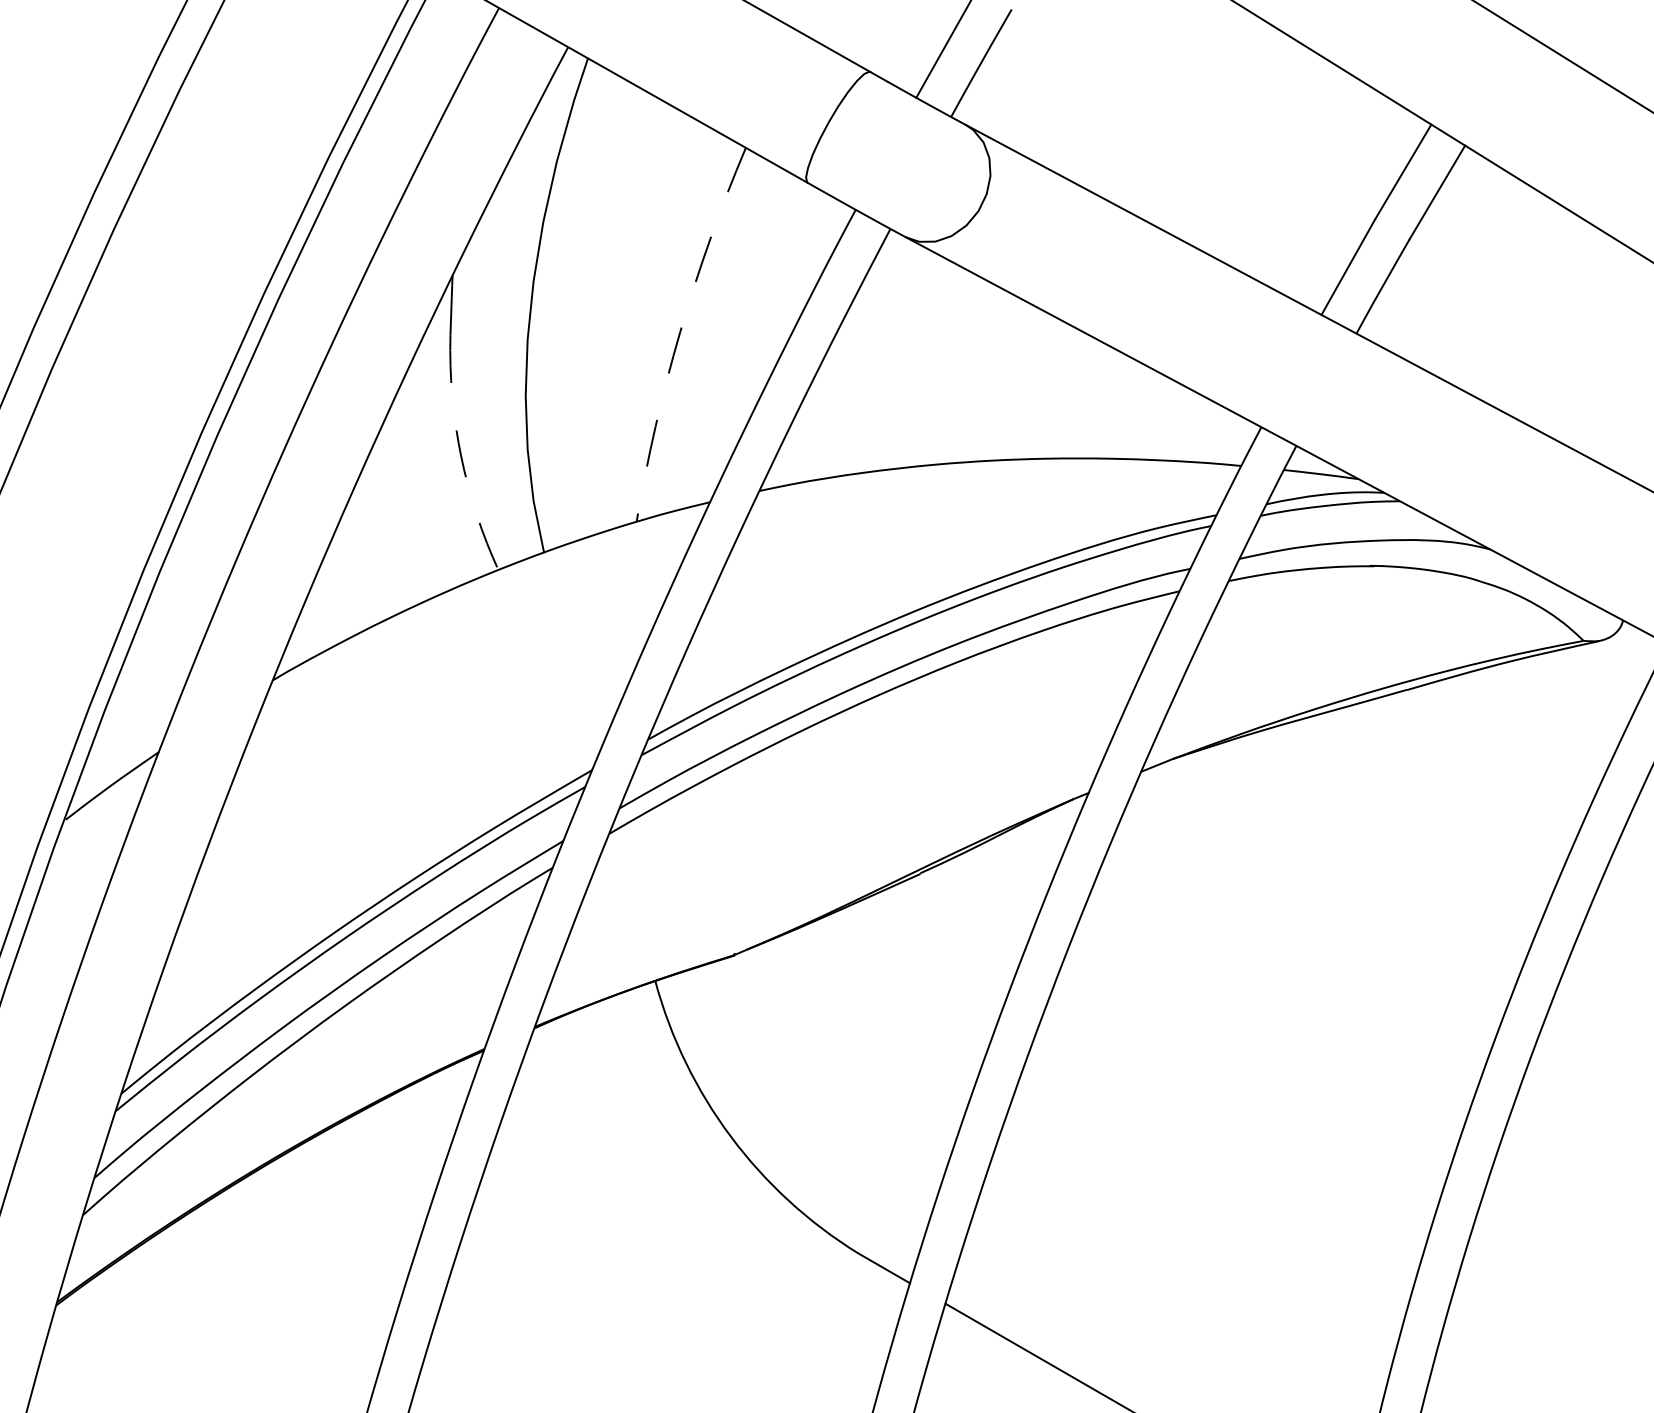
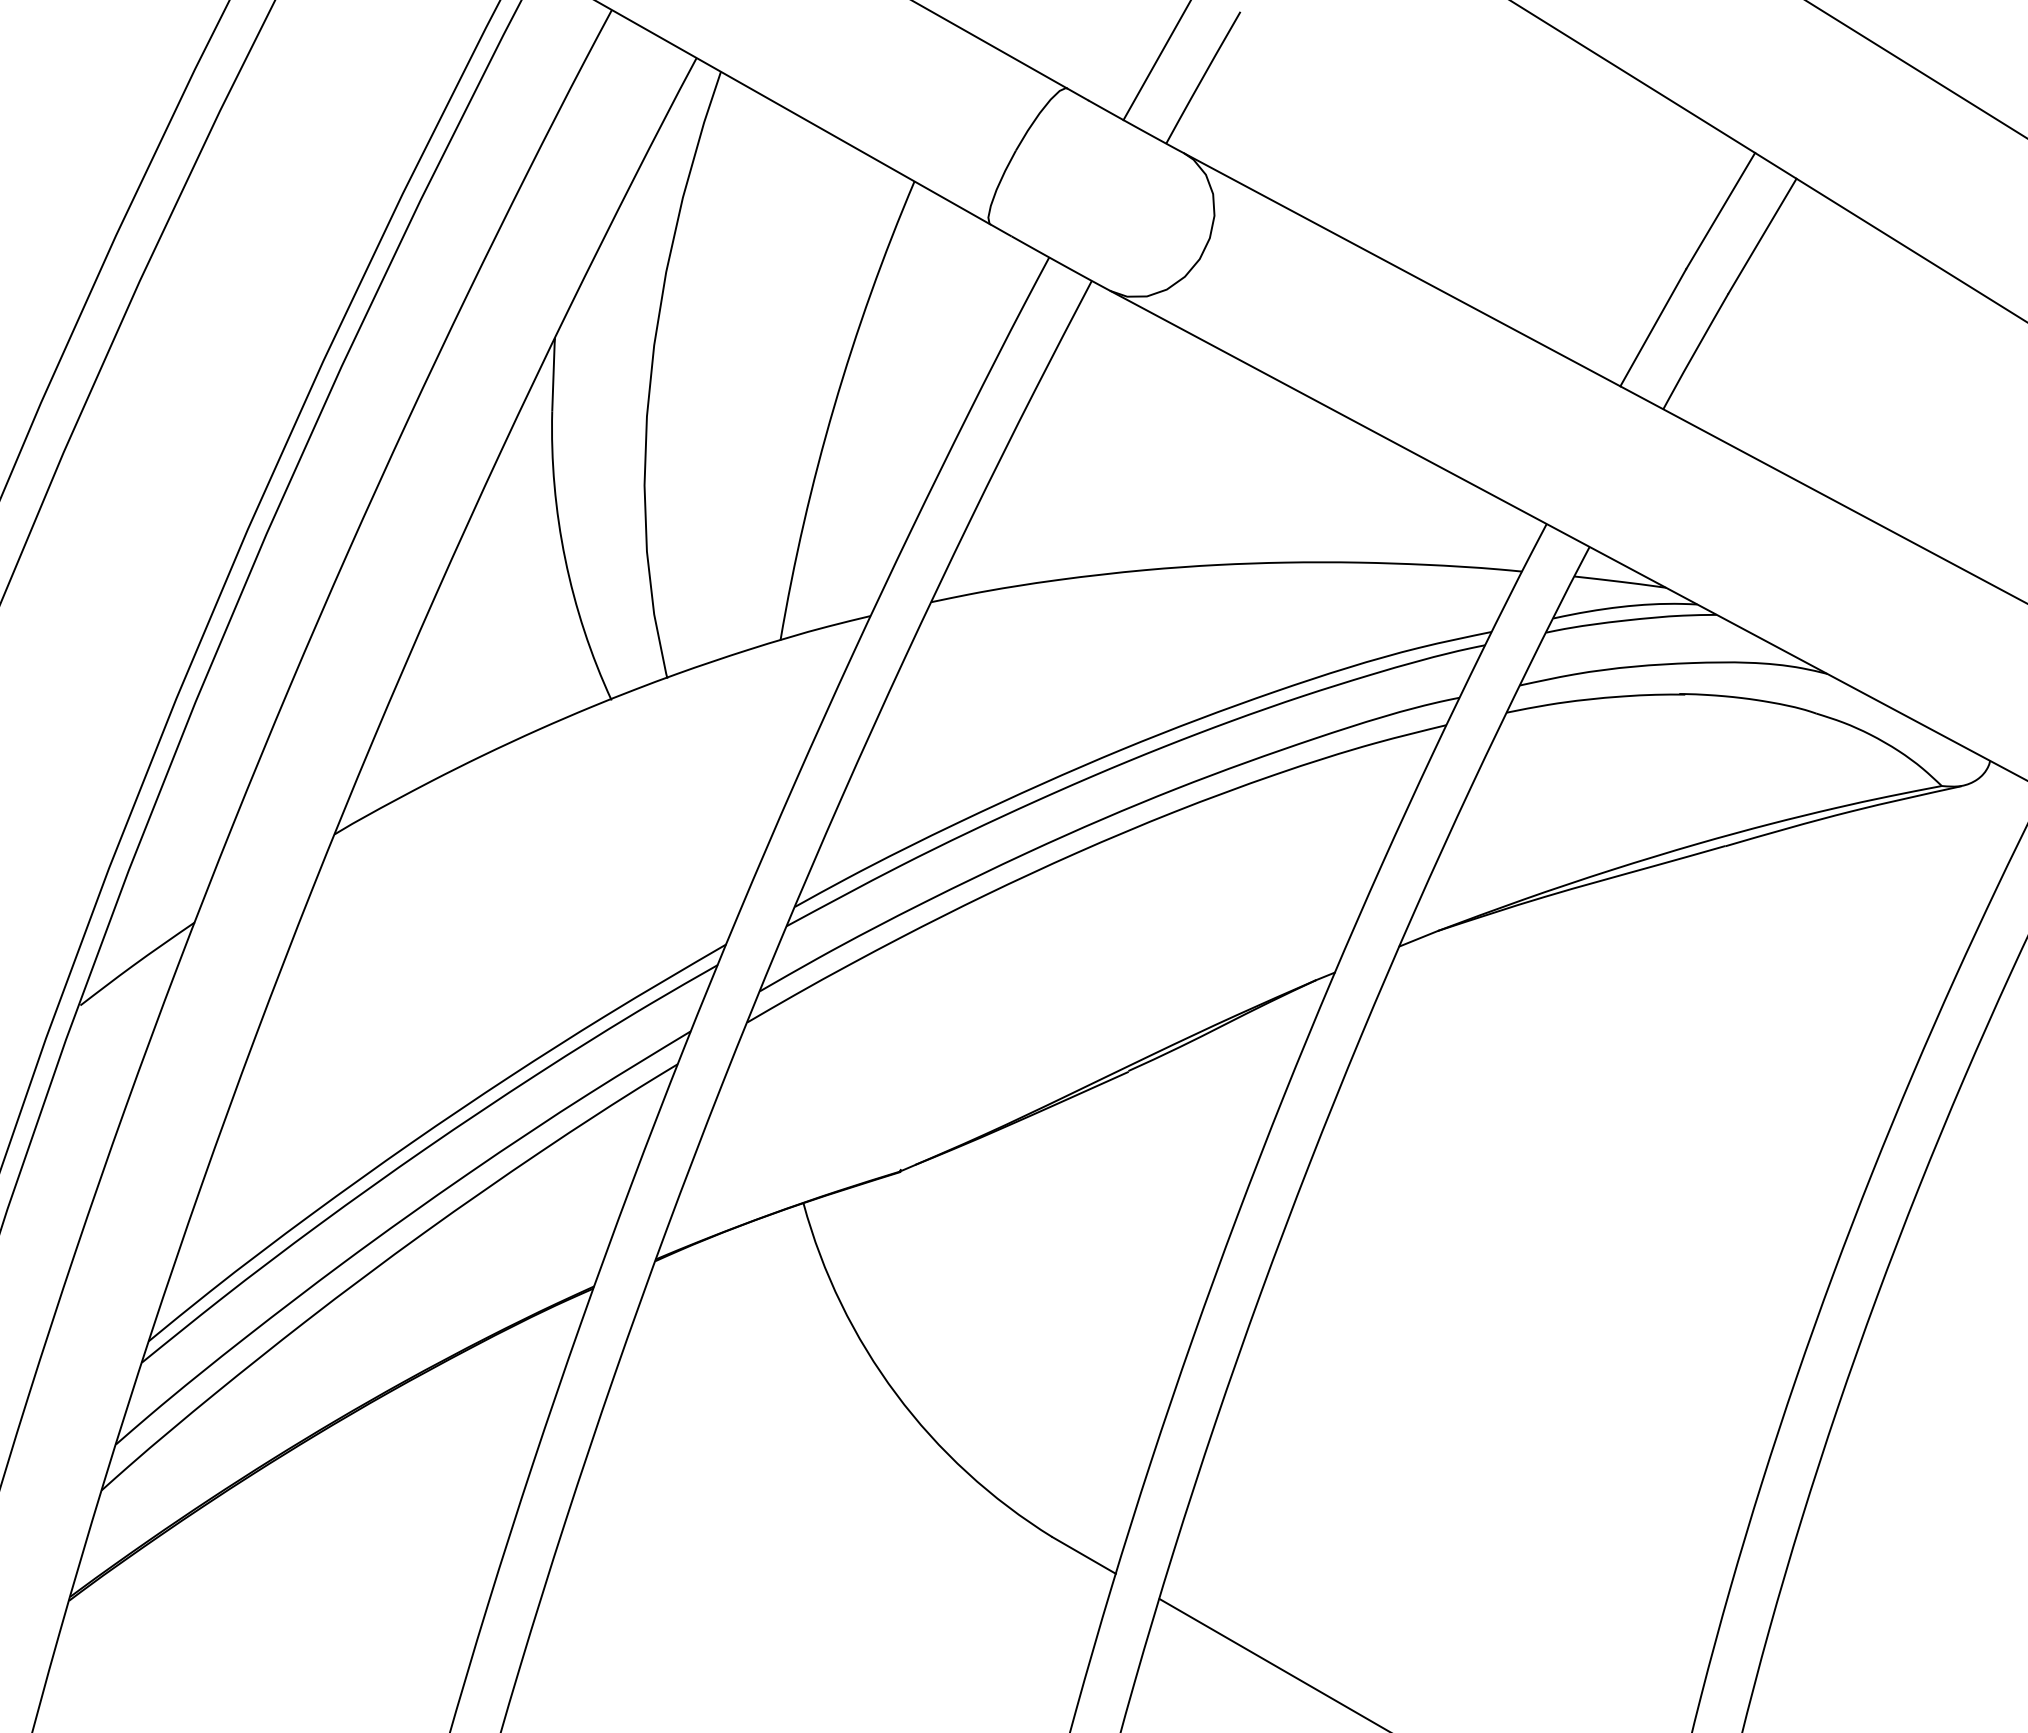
arc: (680, 332) -> (834, 407), dashed -> solid
arc: (461, 456) -> (565, 559), dashed -> solid

